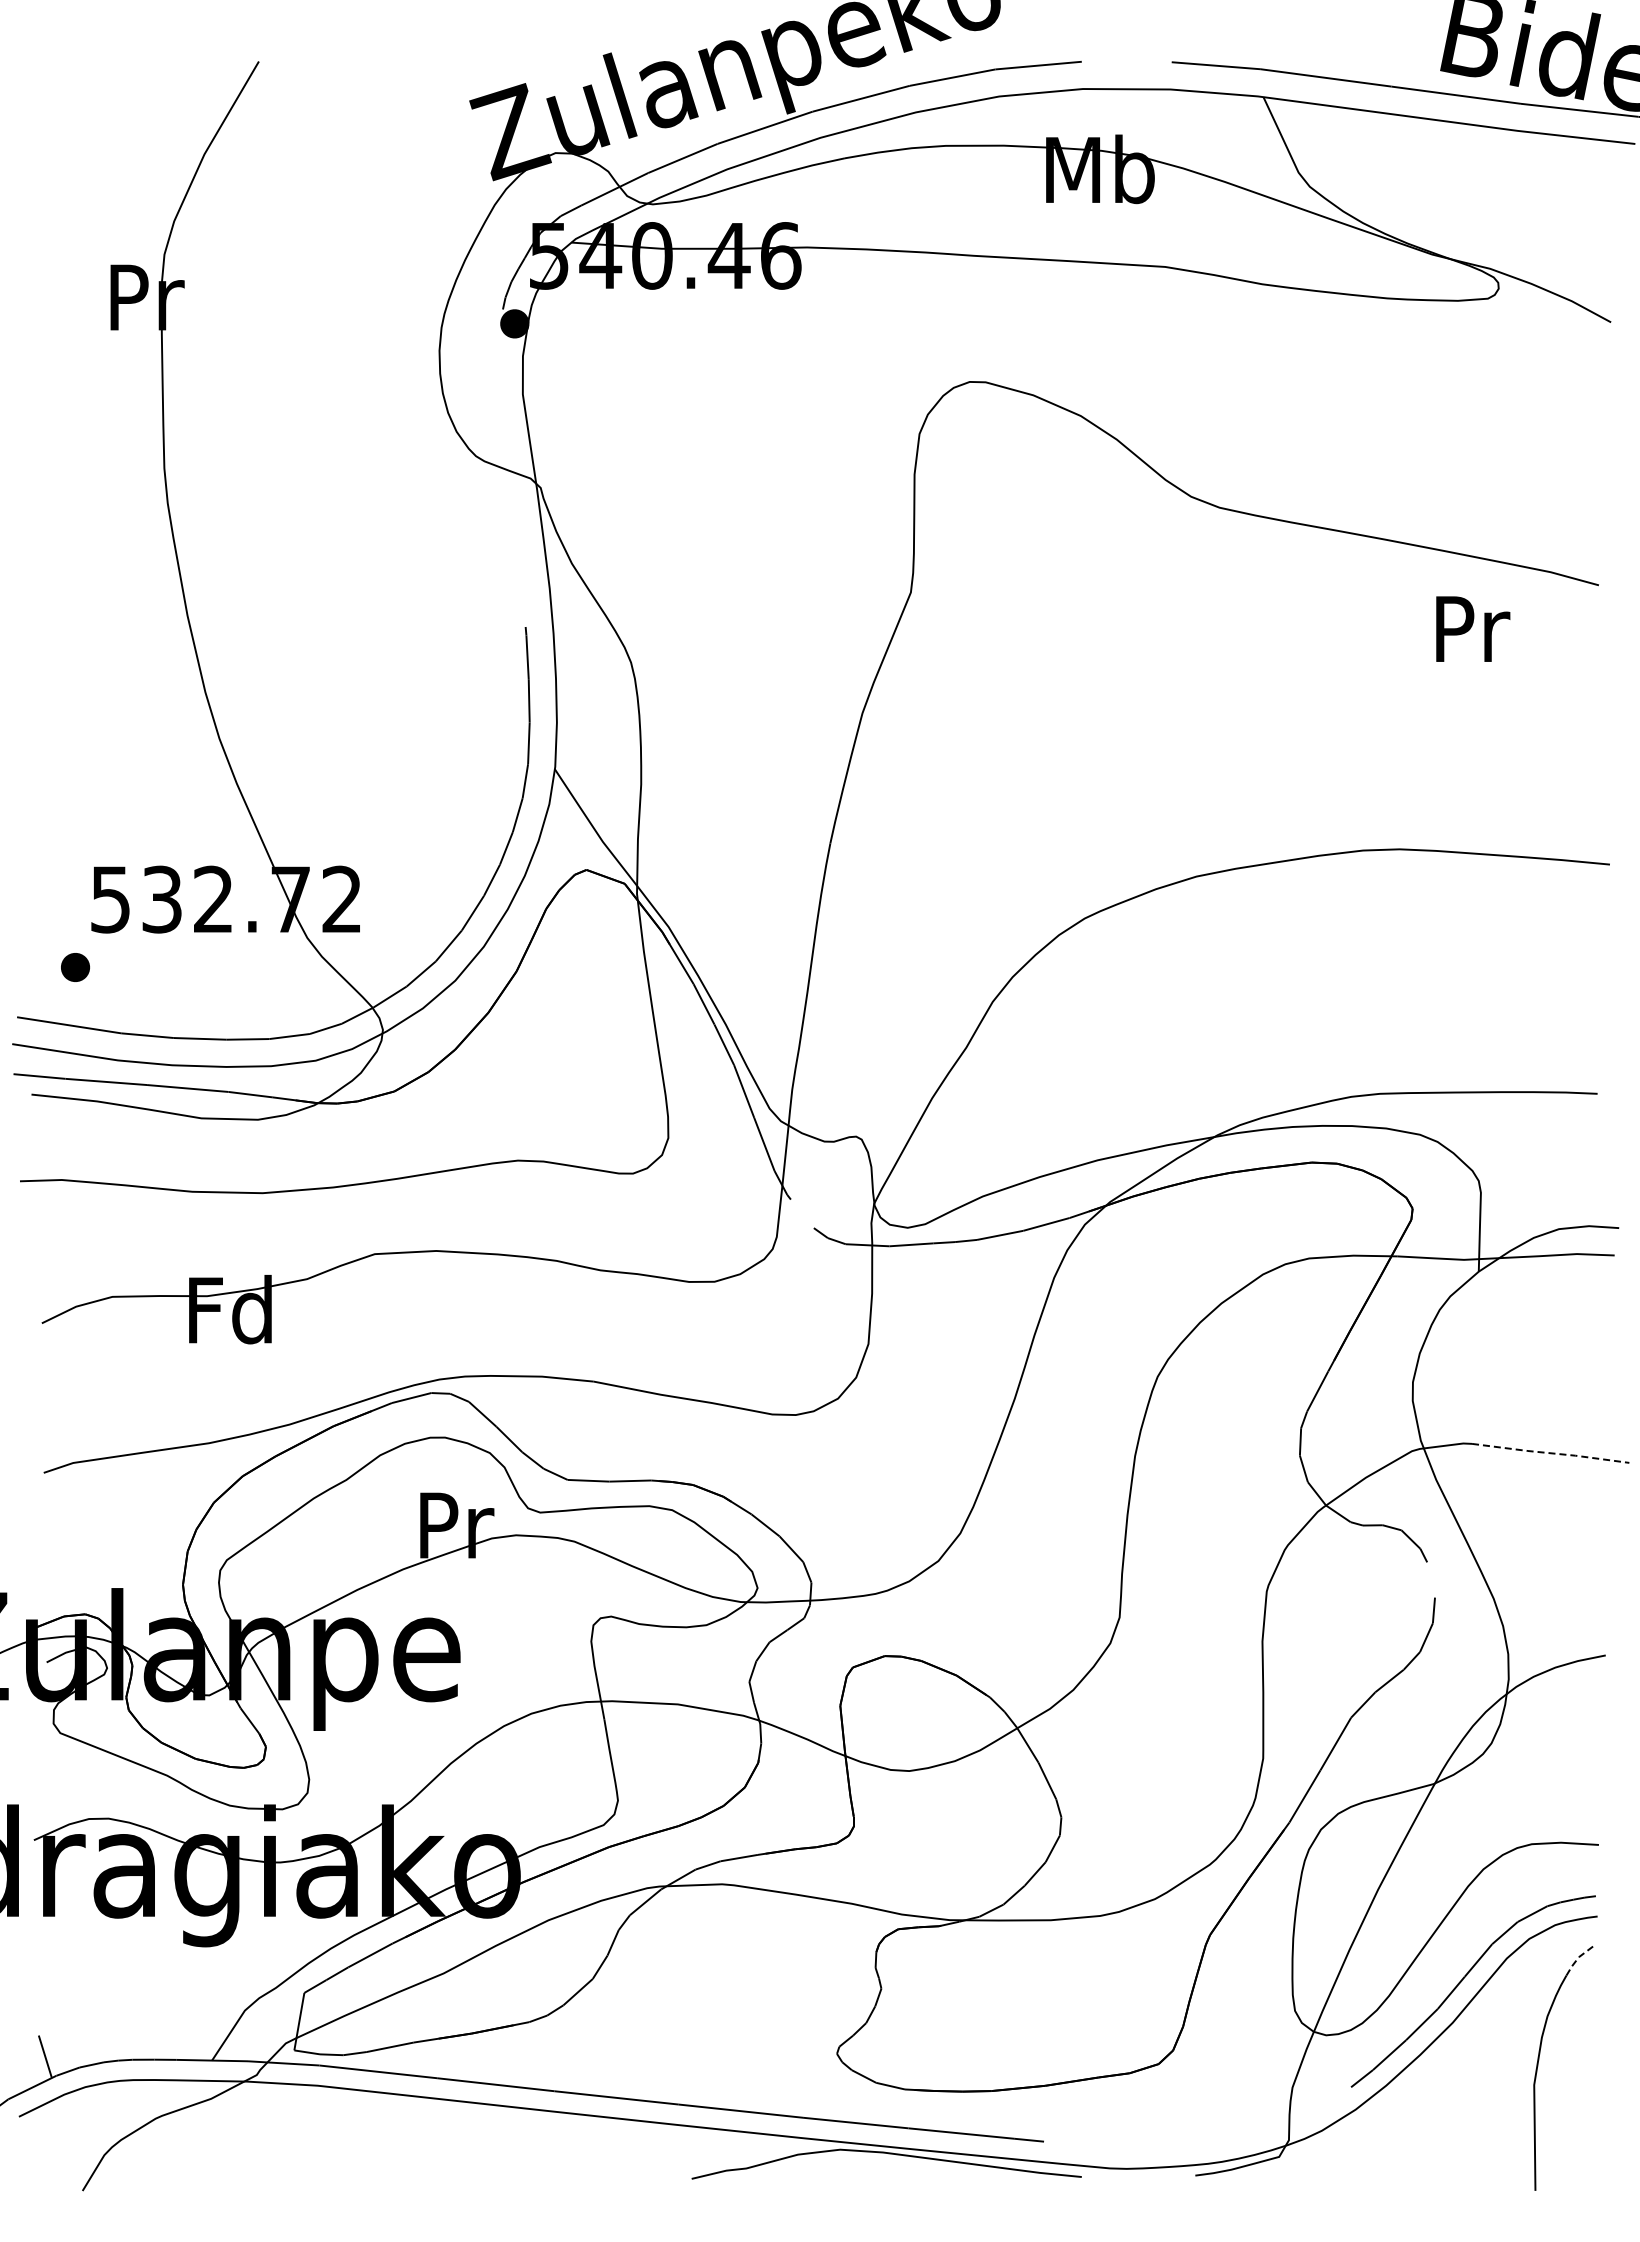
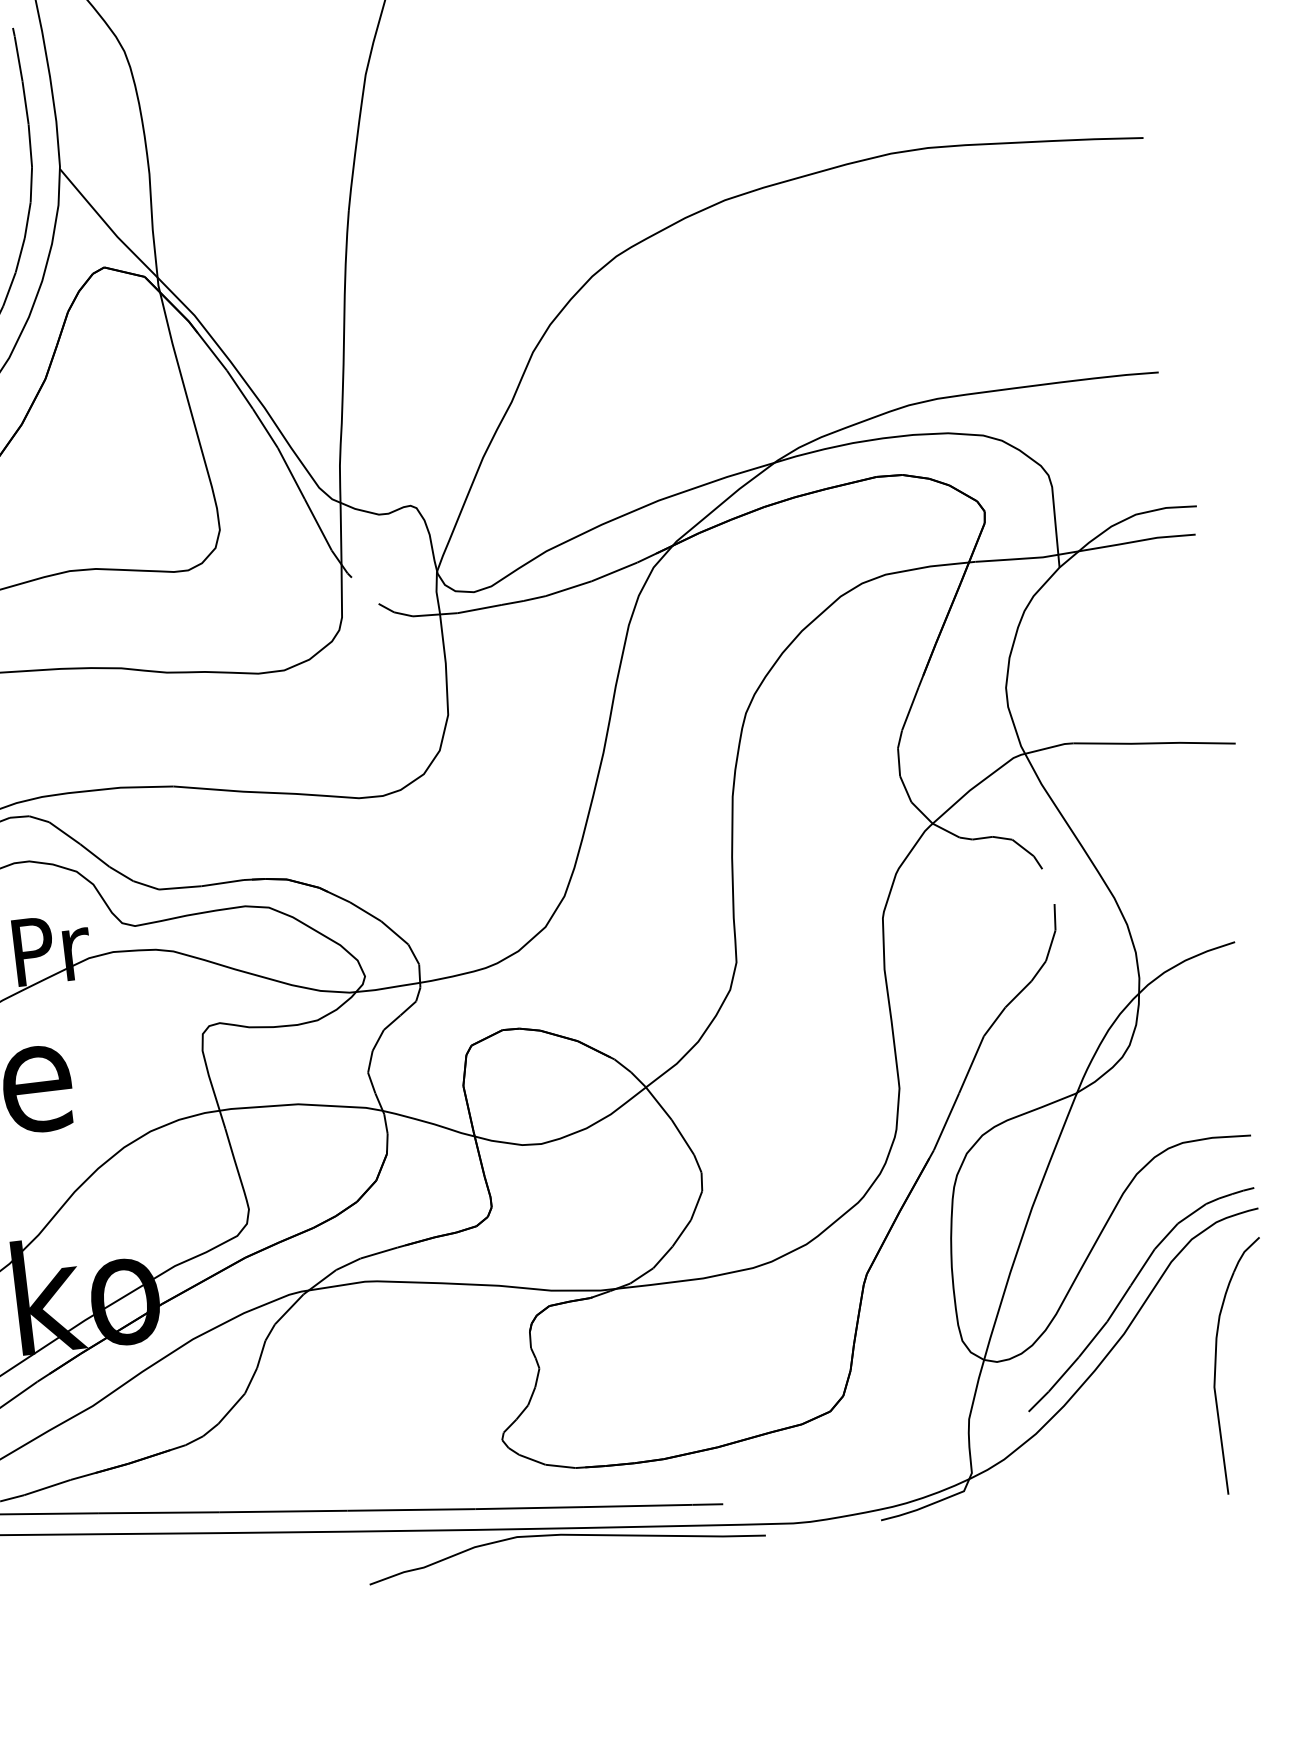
line: (1550, 1453) -> (1154, 743), dashed -> solid
line: (1578, 1957) -> (1243, 1252), dashed -> solid

